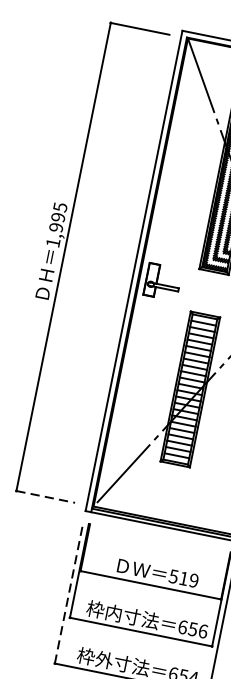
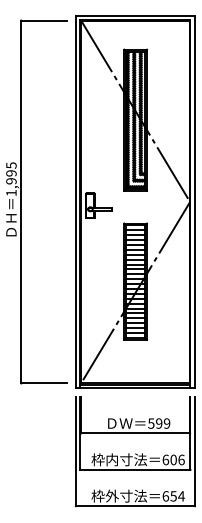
line: (46, 497) -> (44, 383), dashed -> solid
text: (184, 578) -> (159, 423), 519 -> 599
line: (68, 592) -> (75, 451), dashed -> solid
text: (192, 628) -> (173, 459), 656 -> 606

